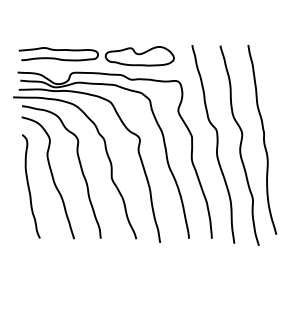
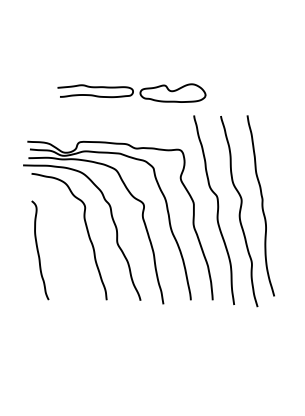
part: (96, 55) -> (131, 92), moved
curve: (51, 176) -> (59, 240), removed

